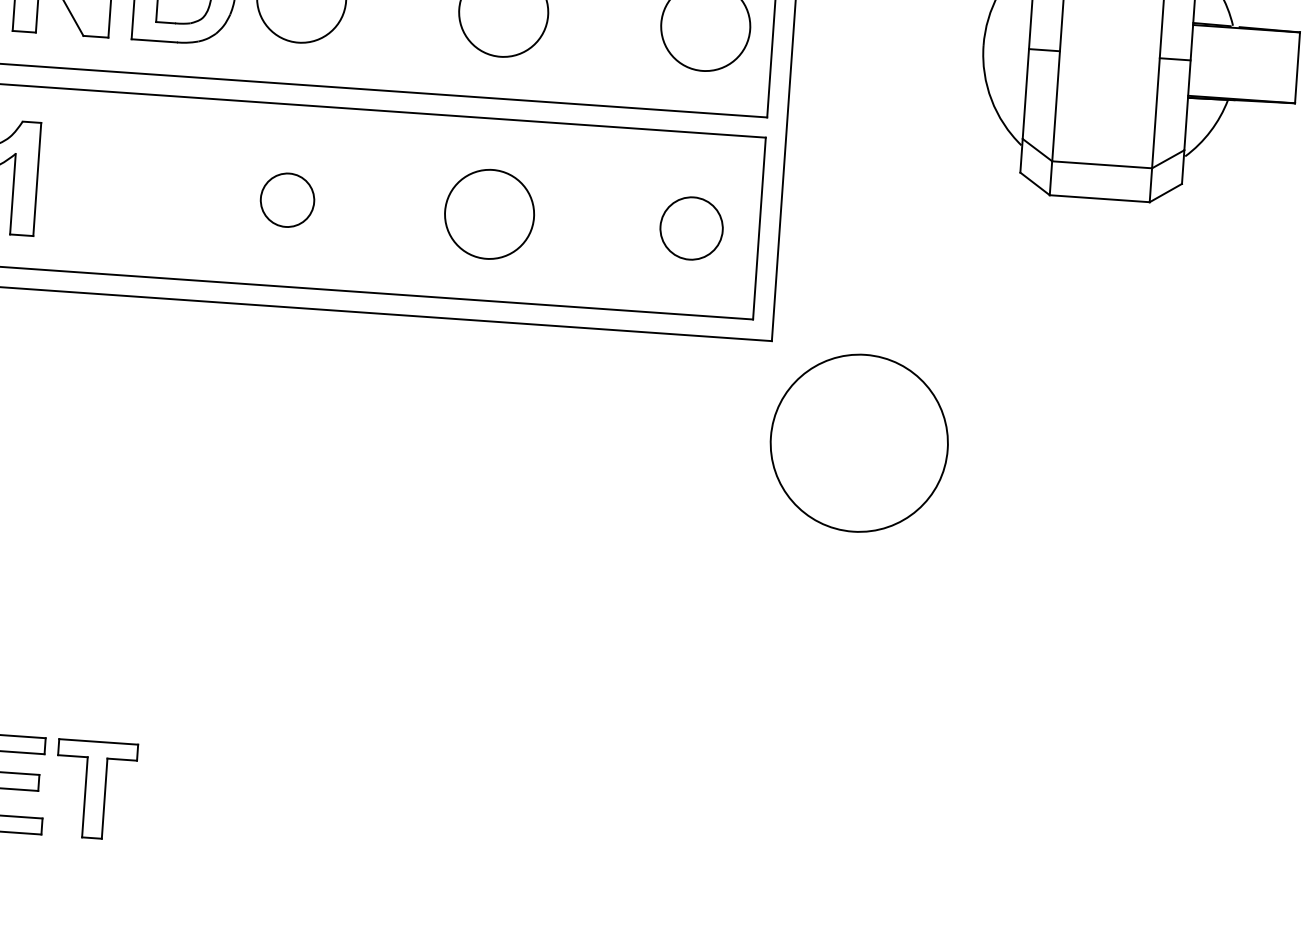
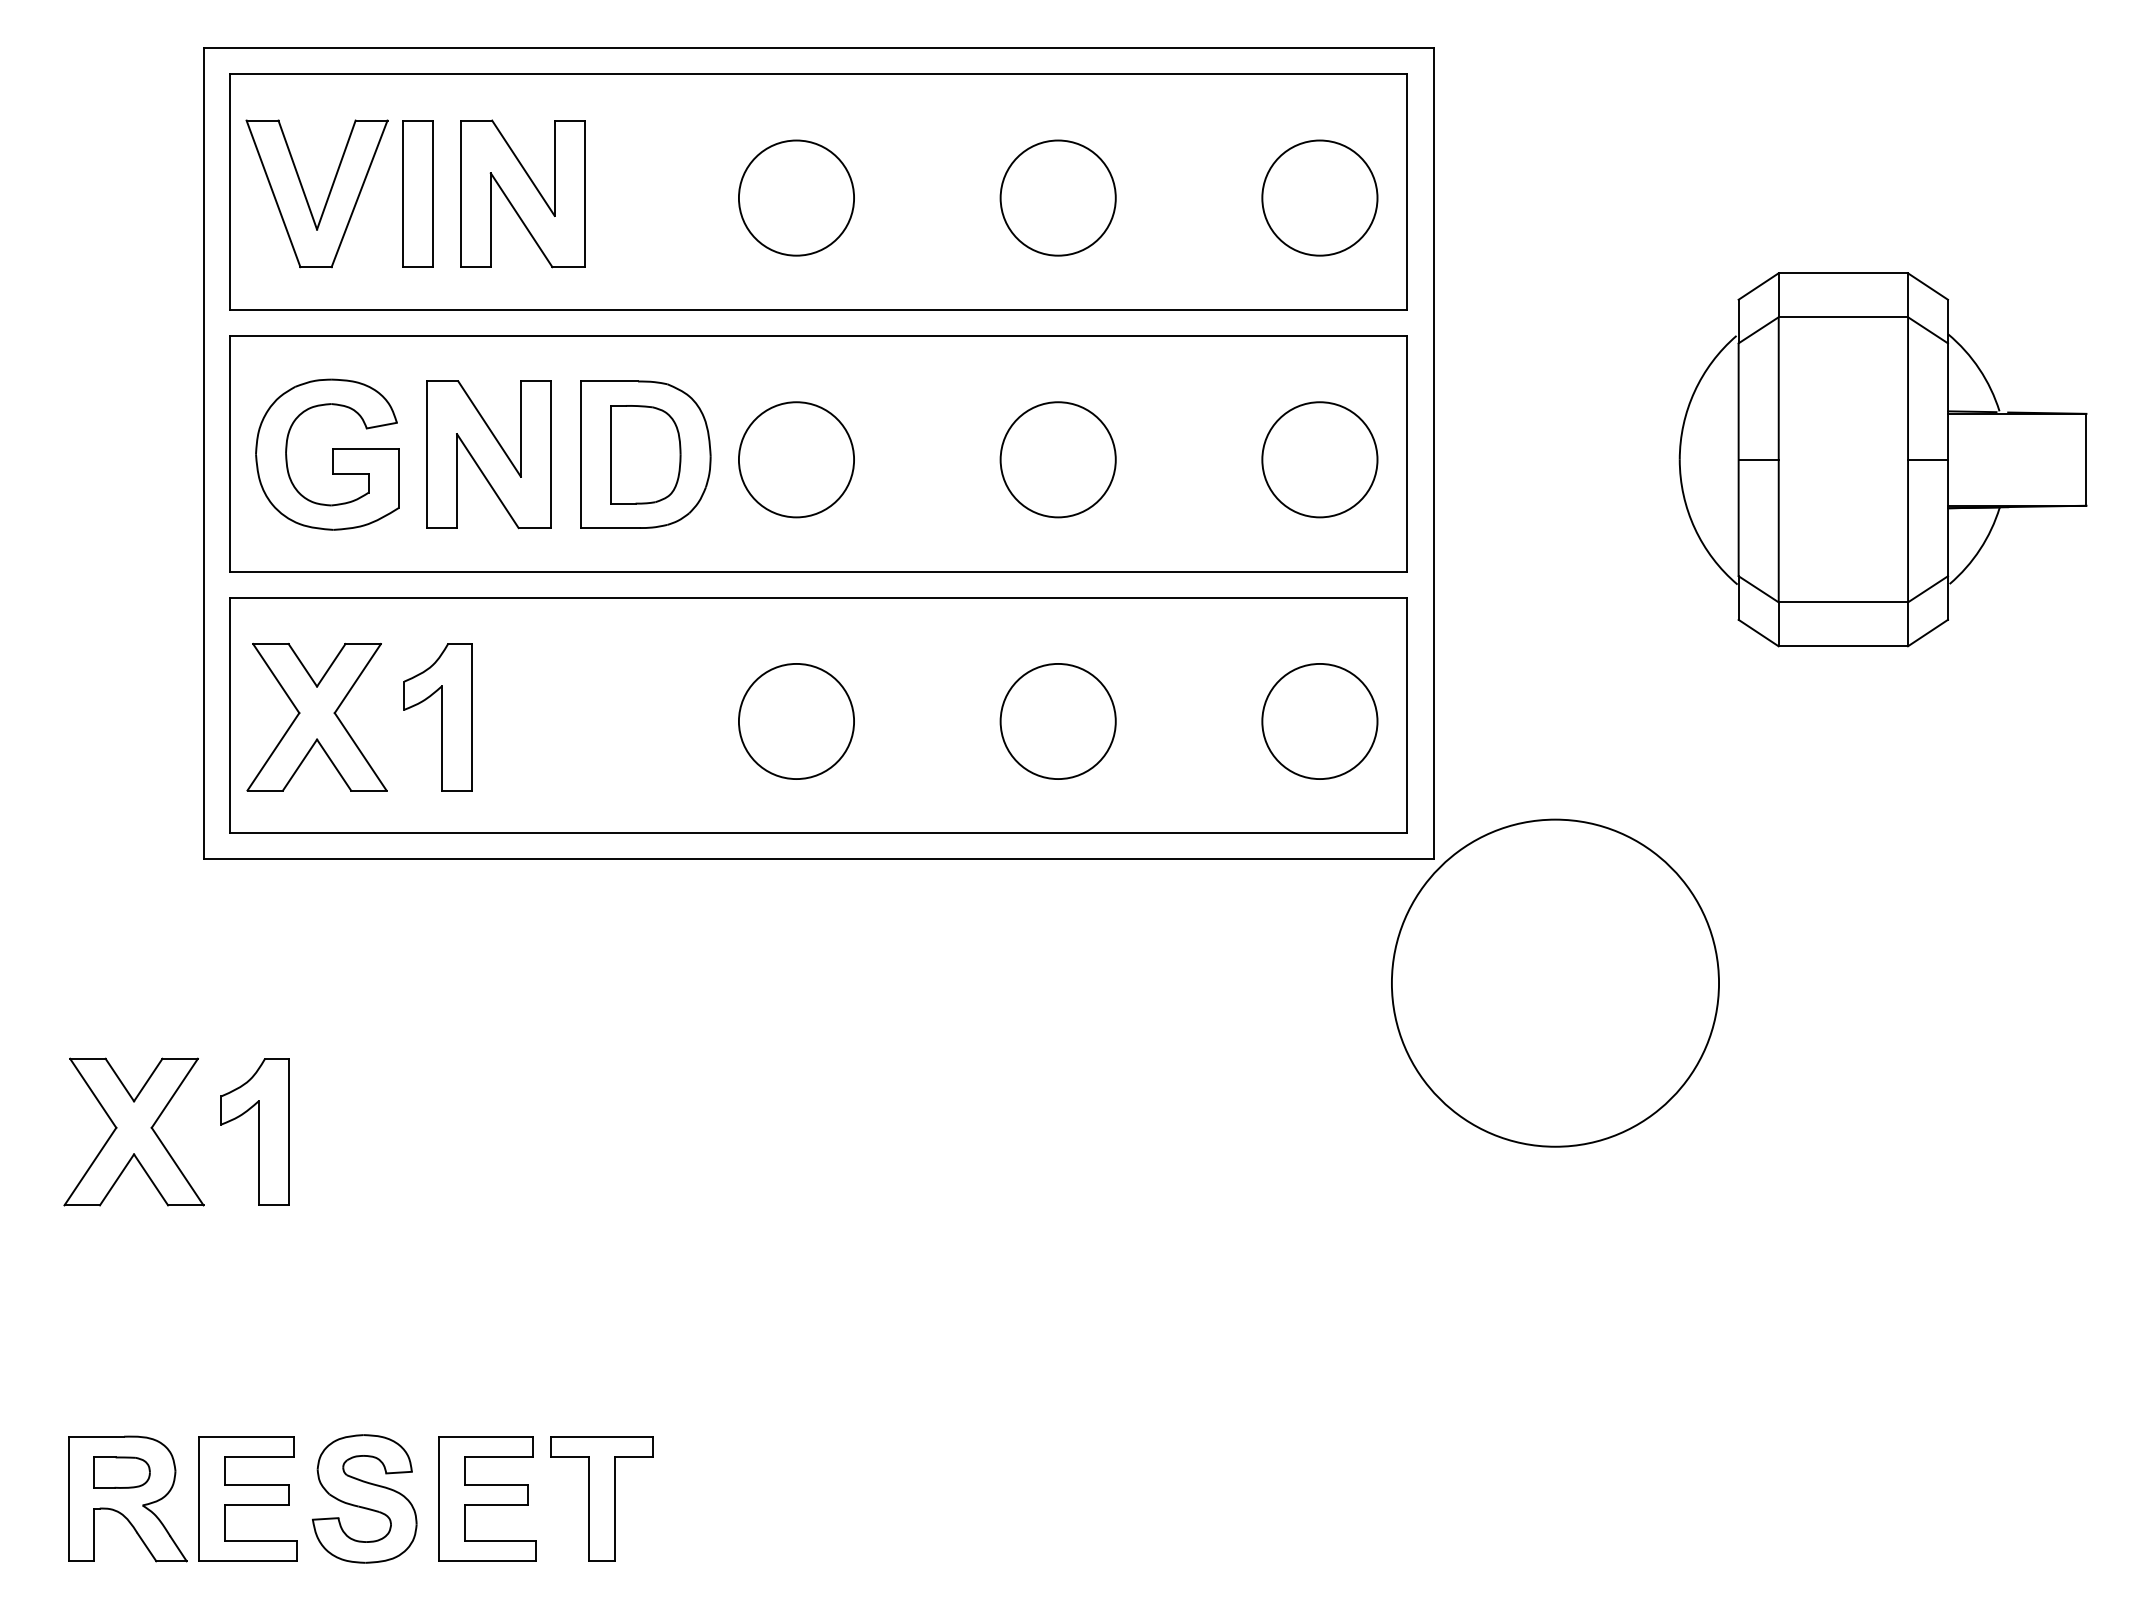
circle: (287, 200) -> (796, 721), size x1.67
circle: (691, 228) -> (1319, 721), size x1.43
circle: (859, 442) -> (1555, 982), size x1.43

